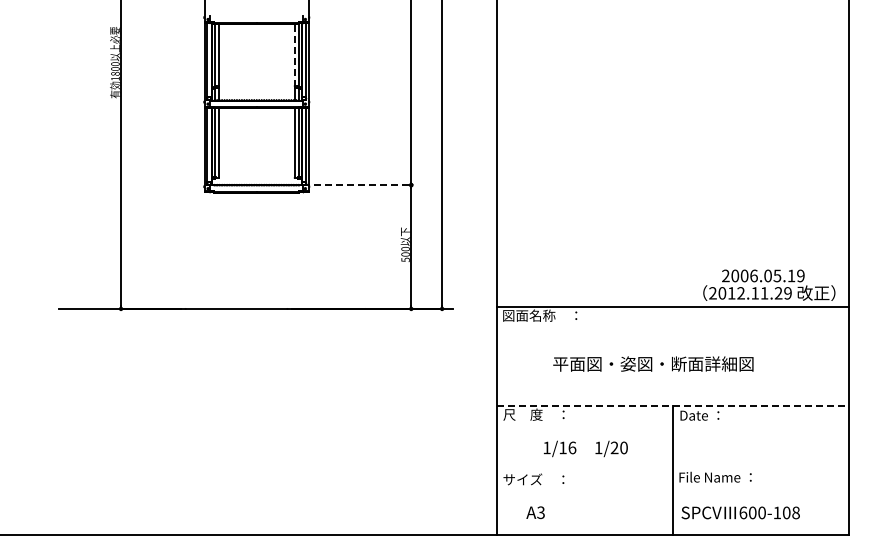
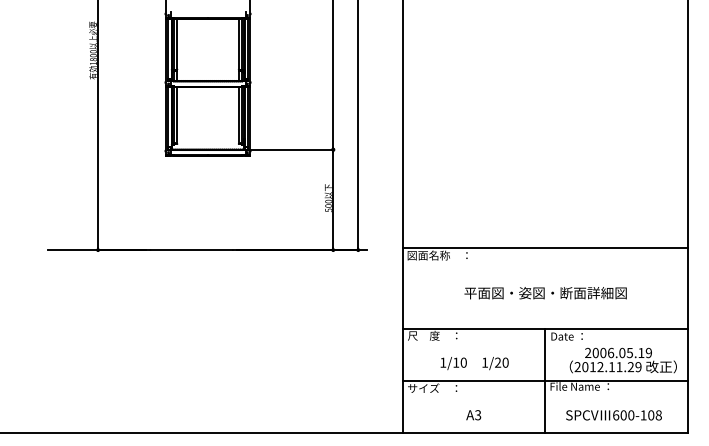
line: (294, 54) -> (238, 43), dashed -> solid
line: (352, 185) -> (285, 150), dashed -> solid
text: (769, 284) -> (623, 359), moved
text: (653, 363) -> (545, 292), moved
line: (672, 405) -> (544, 328), dashed -> solid
text: (572, 447) -> (463, 362), 1/16 -> 1/10
line: (672, 470) -> (544, 381), added
text: (535, 512) -> (473, 415), moved
text: (740, 512) -> (613, 415), moved

